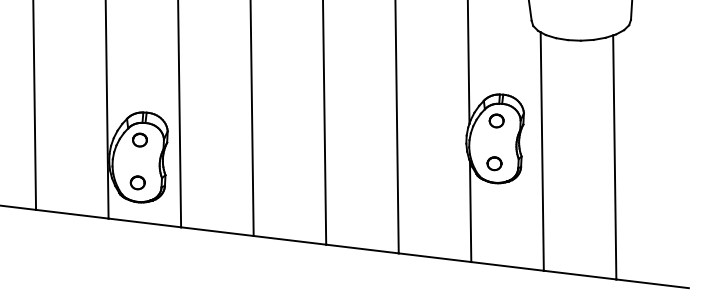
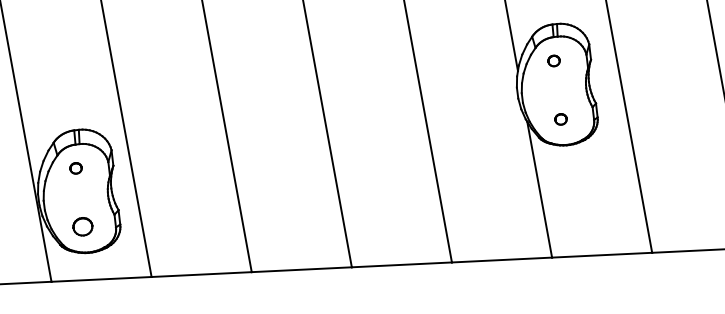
part: (496, 120) -> (553, 60), size x0.6
part: (139, 139) -> (75, 167), size x0.6
part: (494, 163) -> (560, 118), size x0.6

